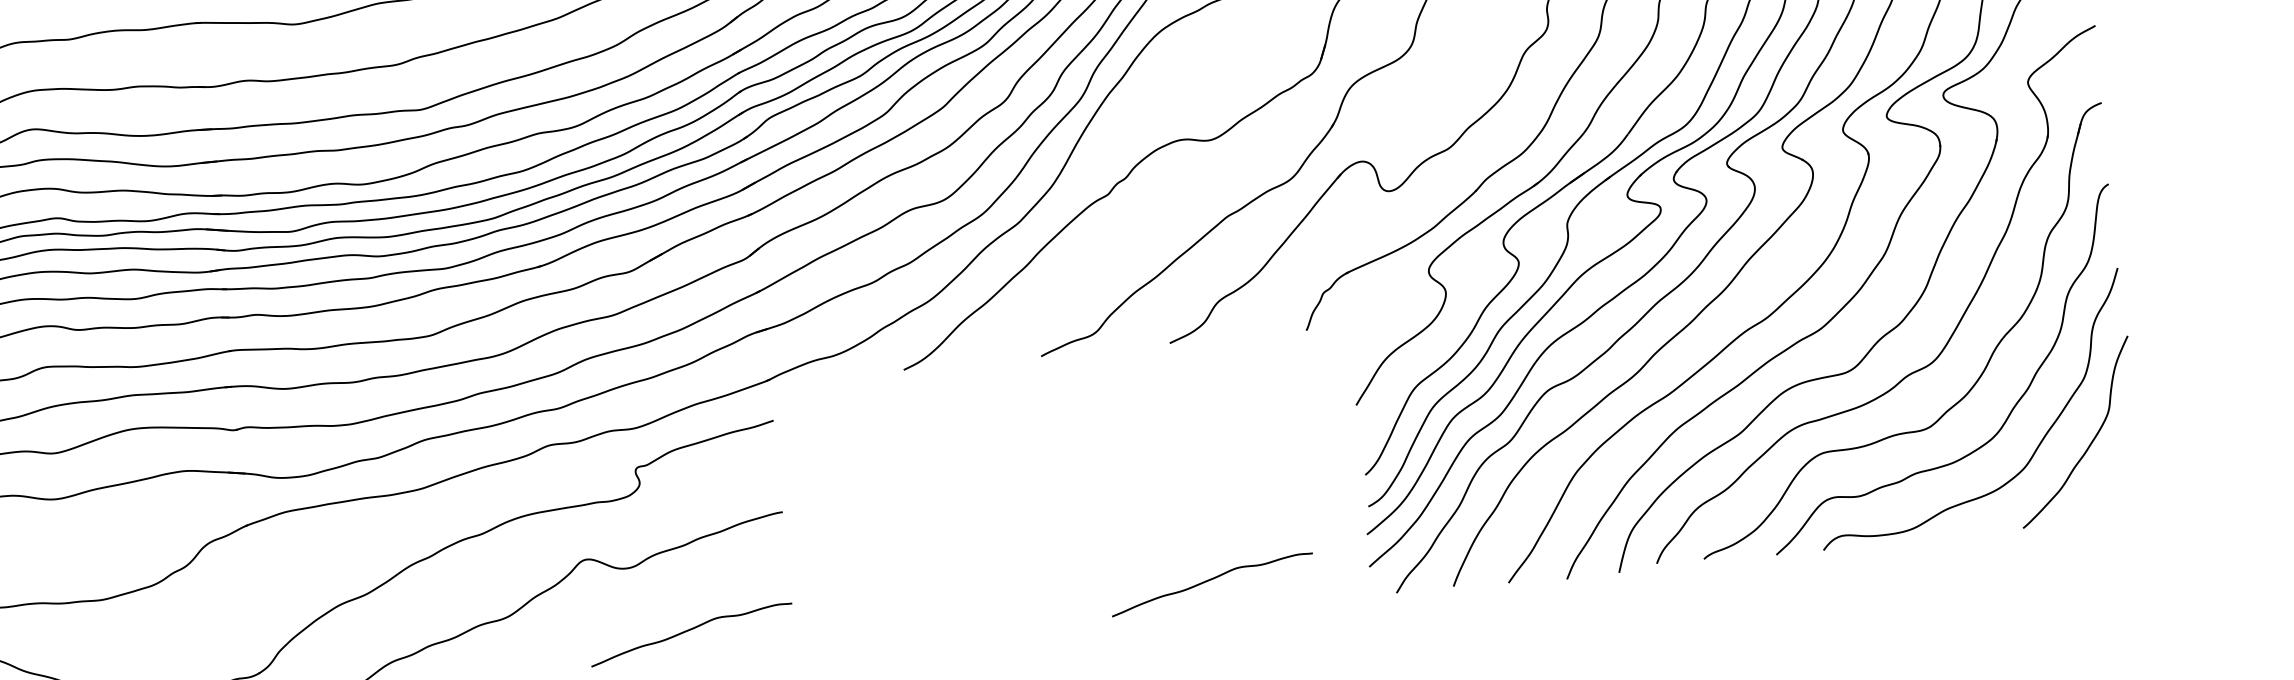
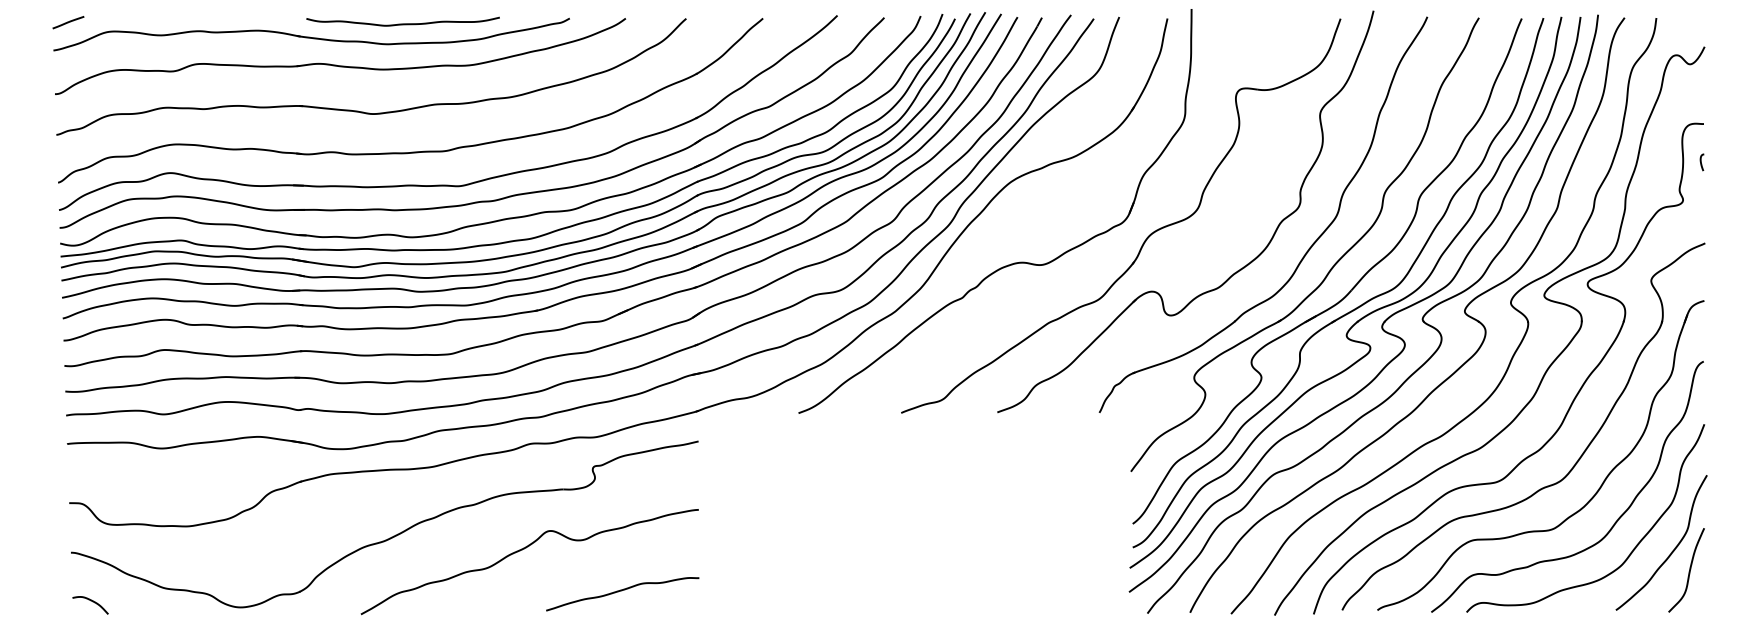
curve: (2115, 467) -> (1688, 571), added
curve: (1210, 581) -> (1010, 591), removed

